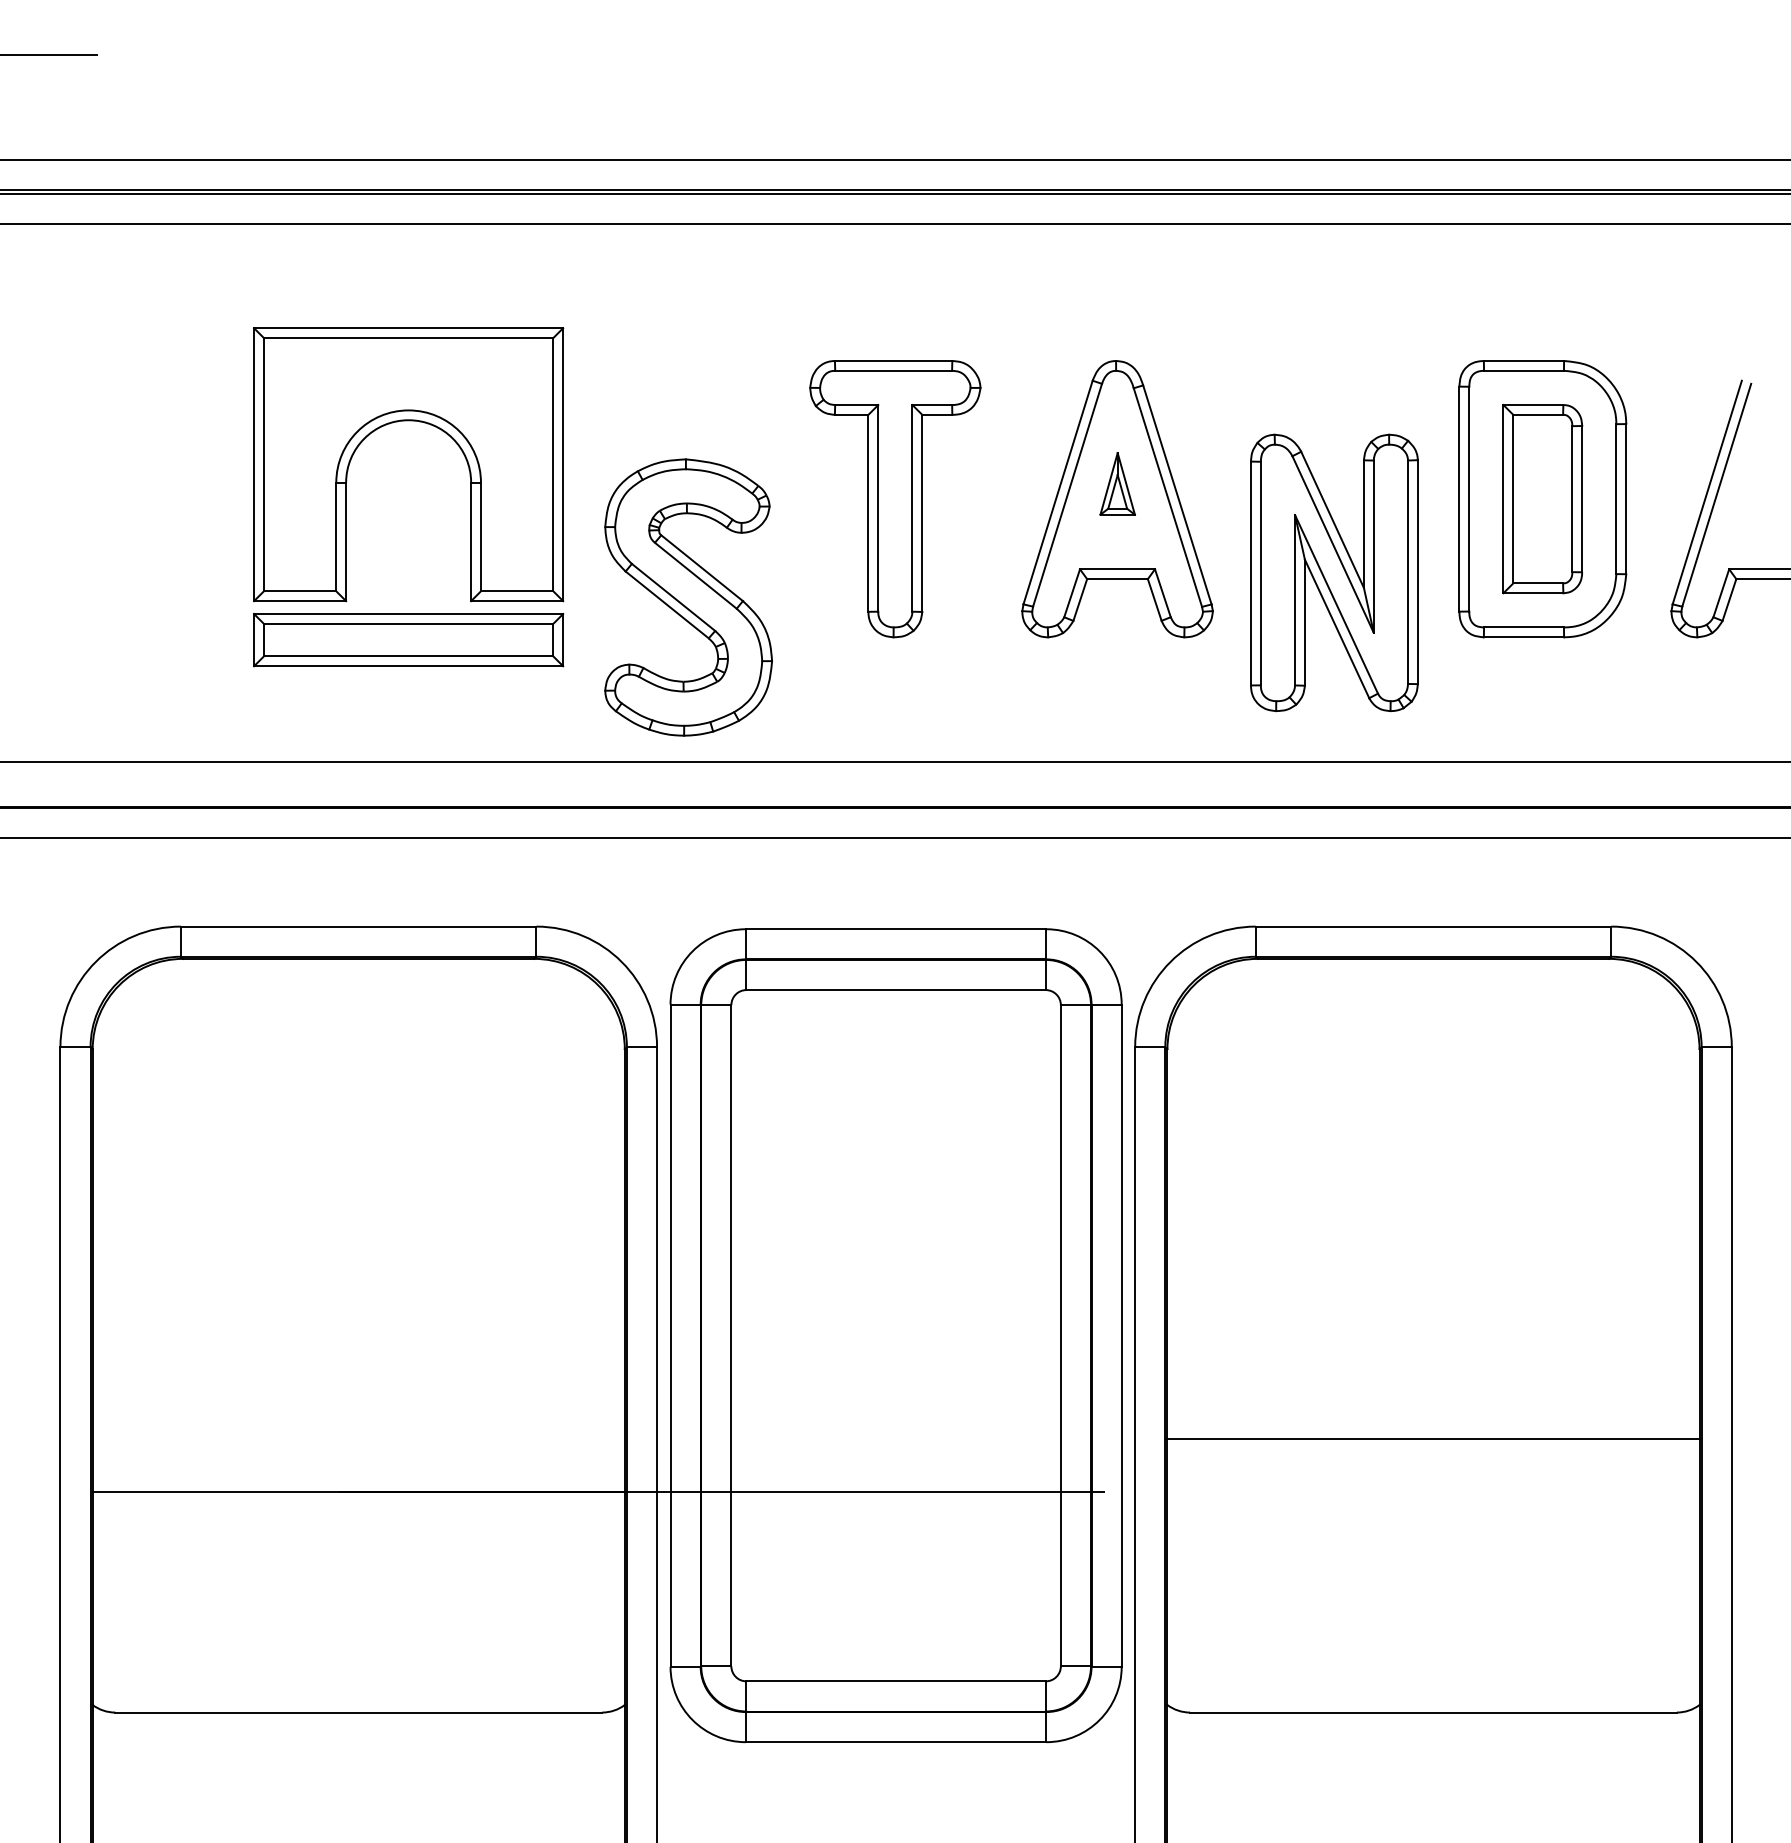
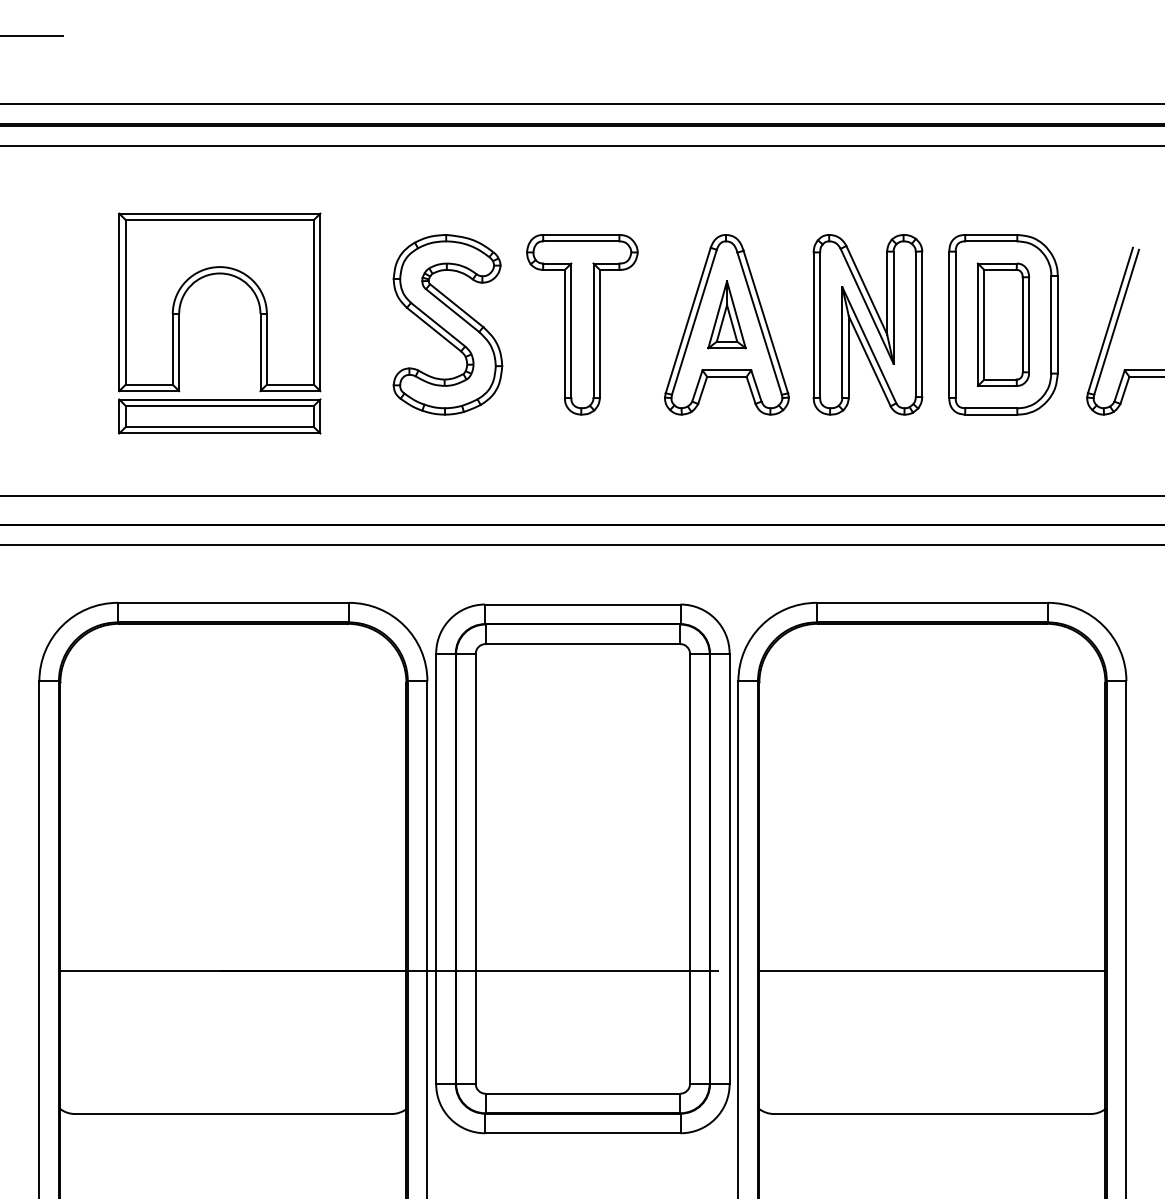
part: (1116, 483) -> (726, 314), size x1.67
part: (346, 497) -> (179, 323), moved
part: (1333, 572) -> (867, 324), moved
part: (687, 597) -> (447, 324), moved
line: (1433, 1438) -> (932, 970), moved

